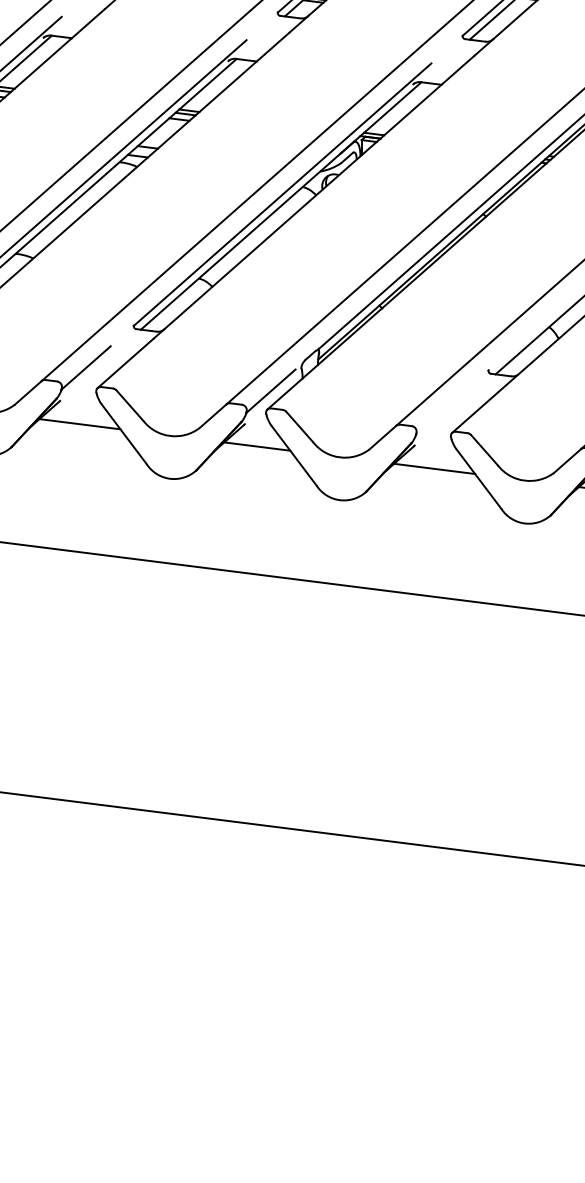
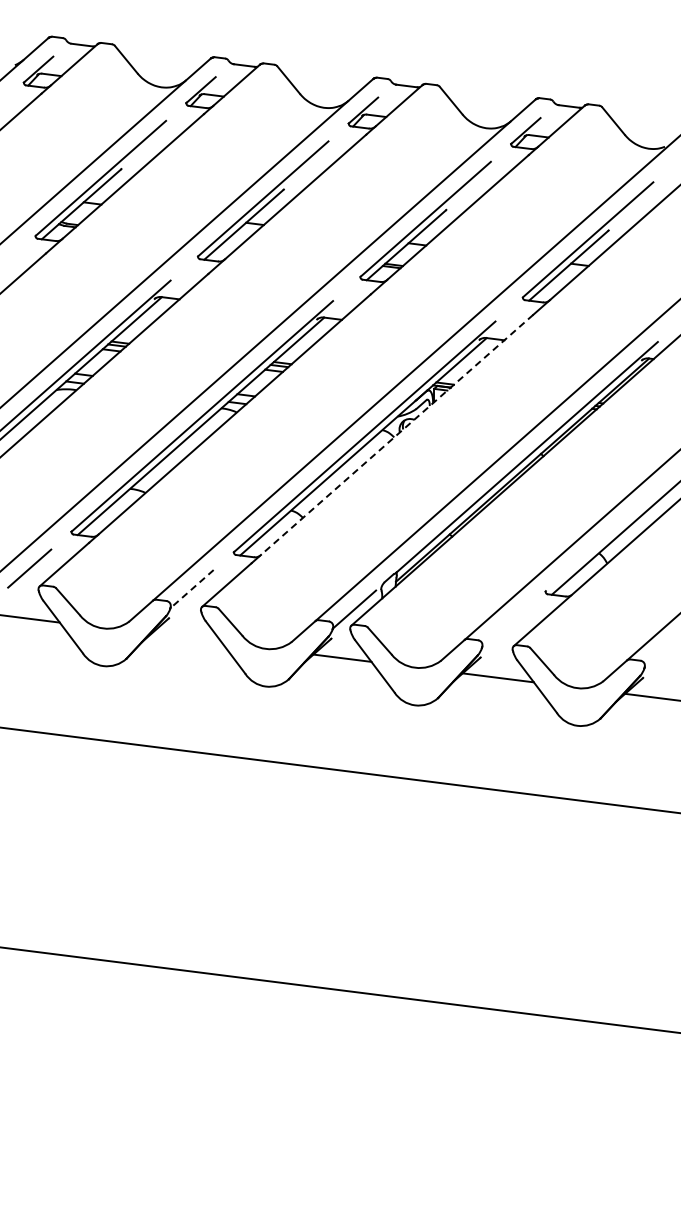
line: (319, 191) -> (397, 434), solid -> dashed
line: (86, 368) -> (192, 589), solid -> dashed
line: (79, 424) -> (186, 638), removed

